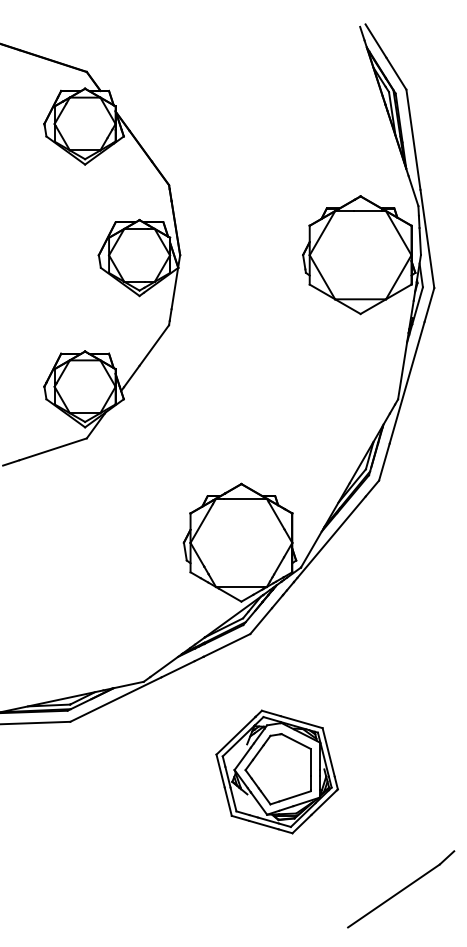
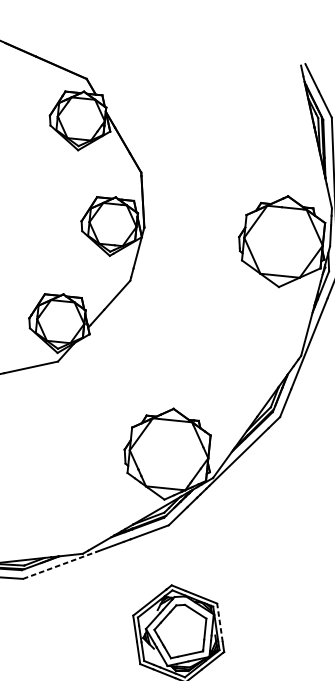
line: (115, 699) -> (59, 565), solid -> dashed
line: (328, 751) -> (219, 622), solid -> dashed

